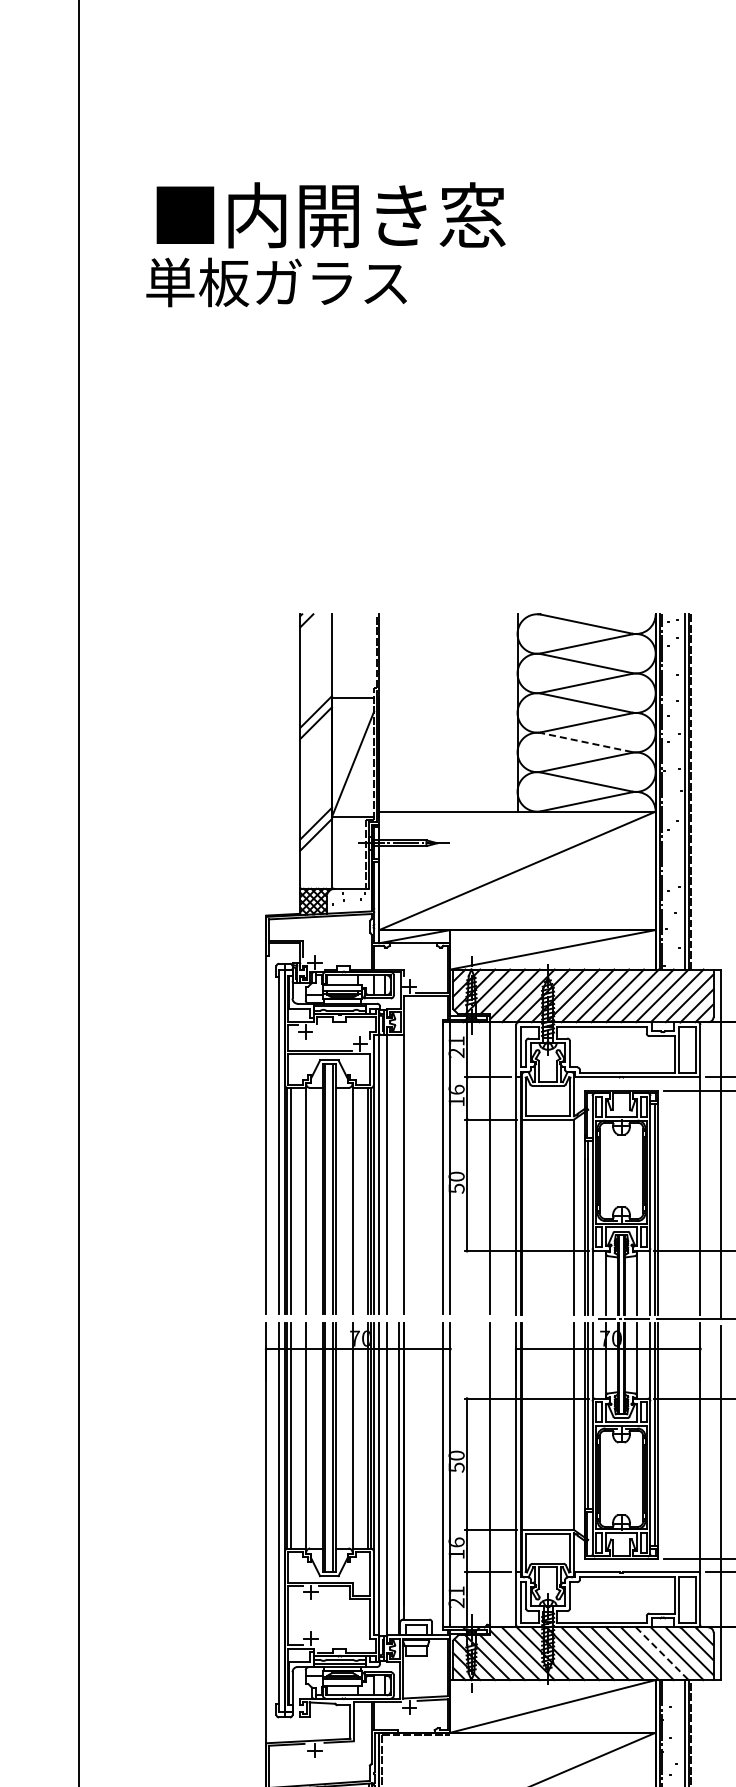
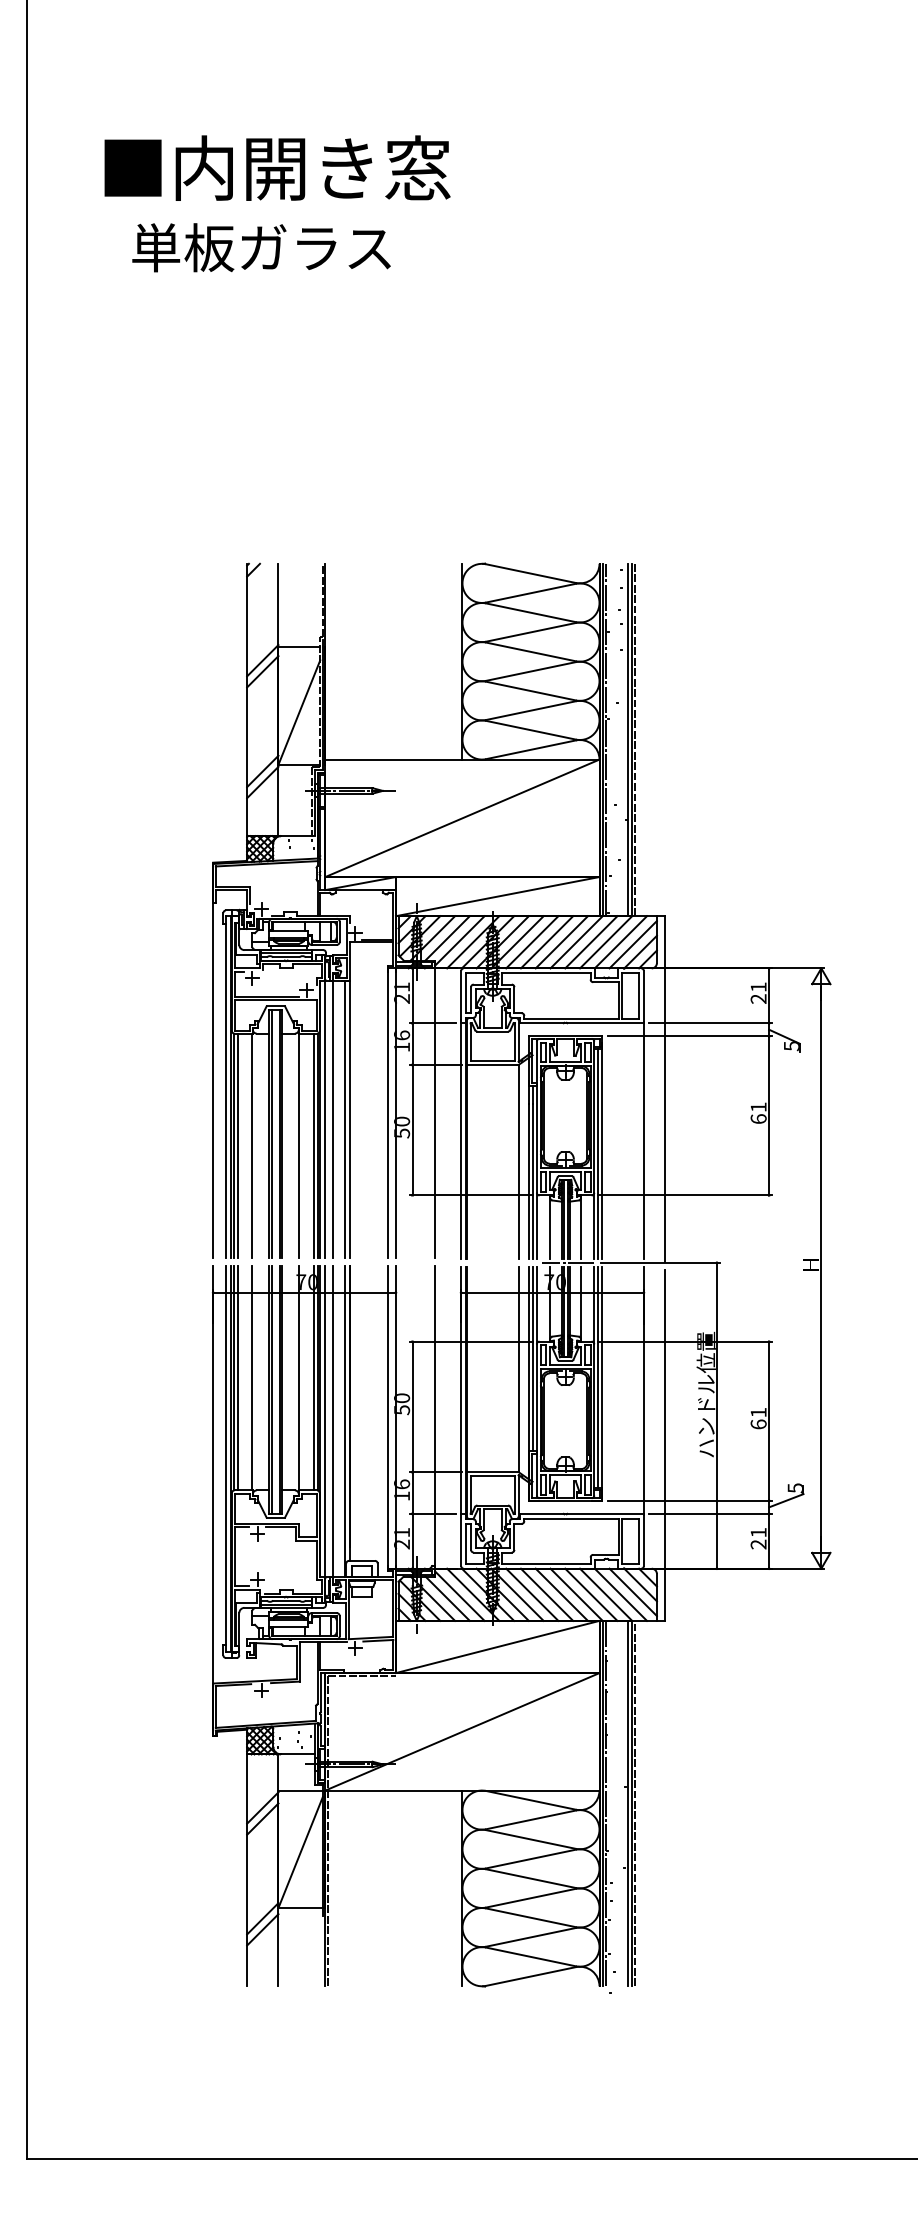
text: (276, 282) -> (261, 247), moved
line: (586, 742) -> (530, 691), dashed -> solid
line: (399, 1174) -> (345, 1119), added
line: (662, 1653) -> (606, 1594), dashed -> solid

